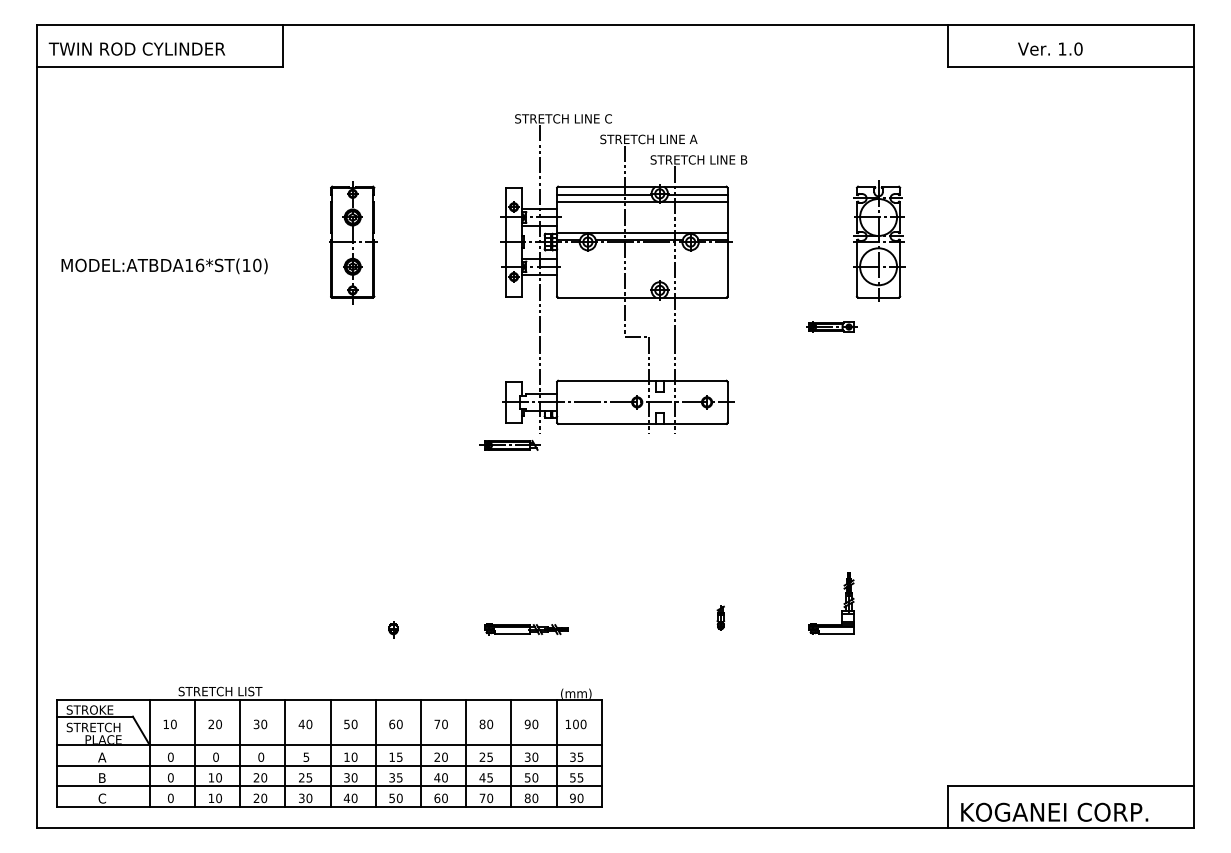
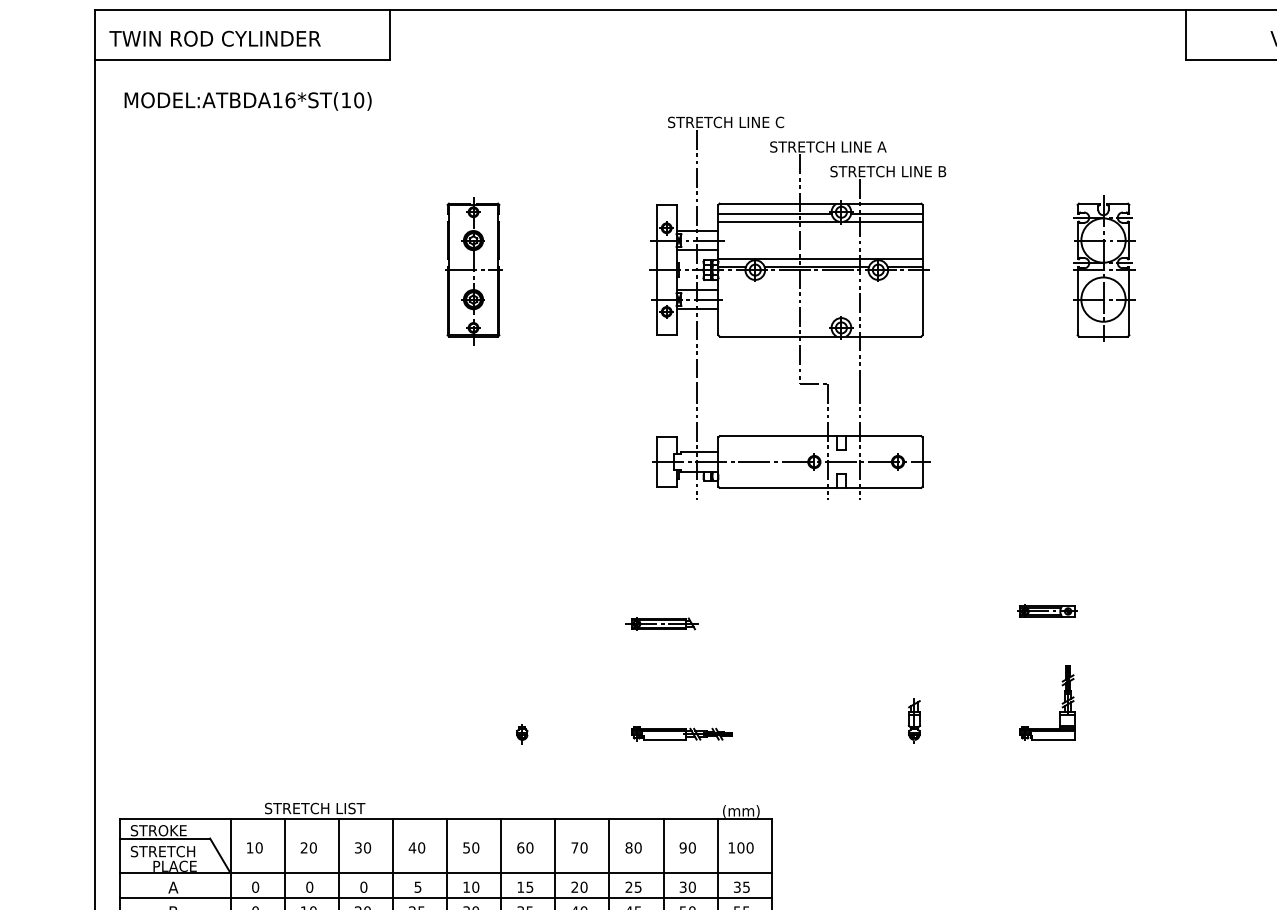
text: (164, 266) -> (247, 101), moved
part: (831, 326) -> (1047, 610), moved
part: (509, 444) -> (661, 622), moved
part: (720, 617) -> (914, 719), size x1.43

